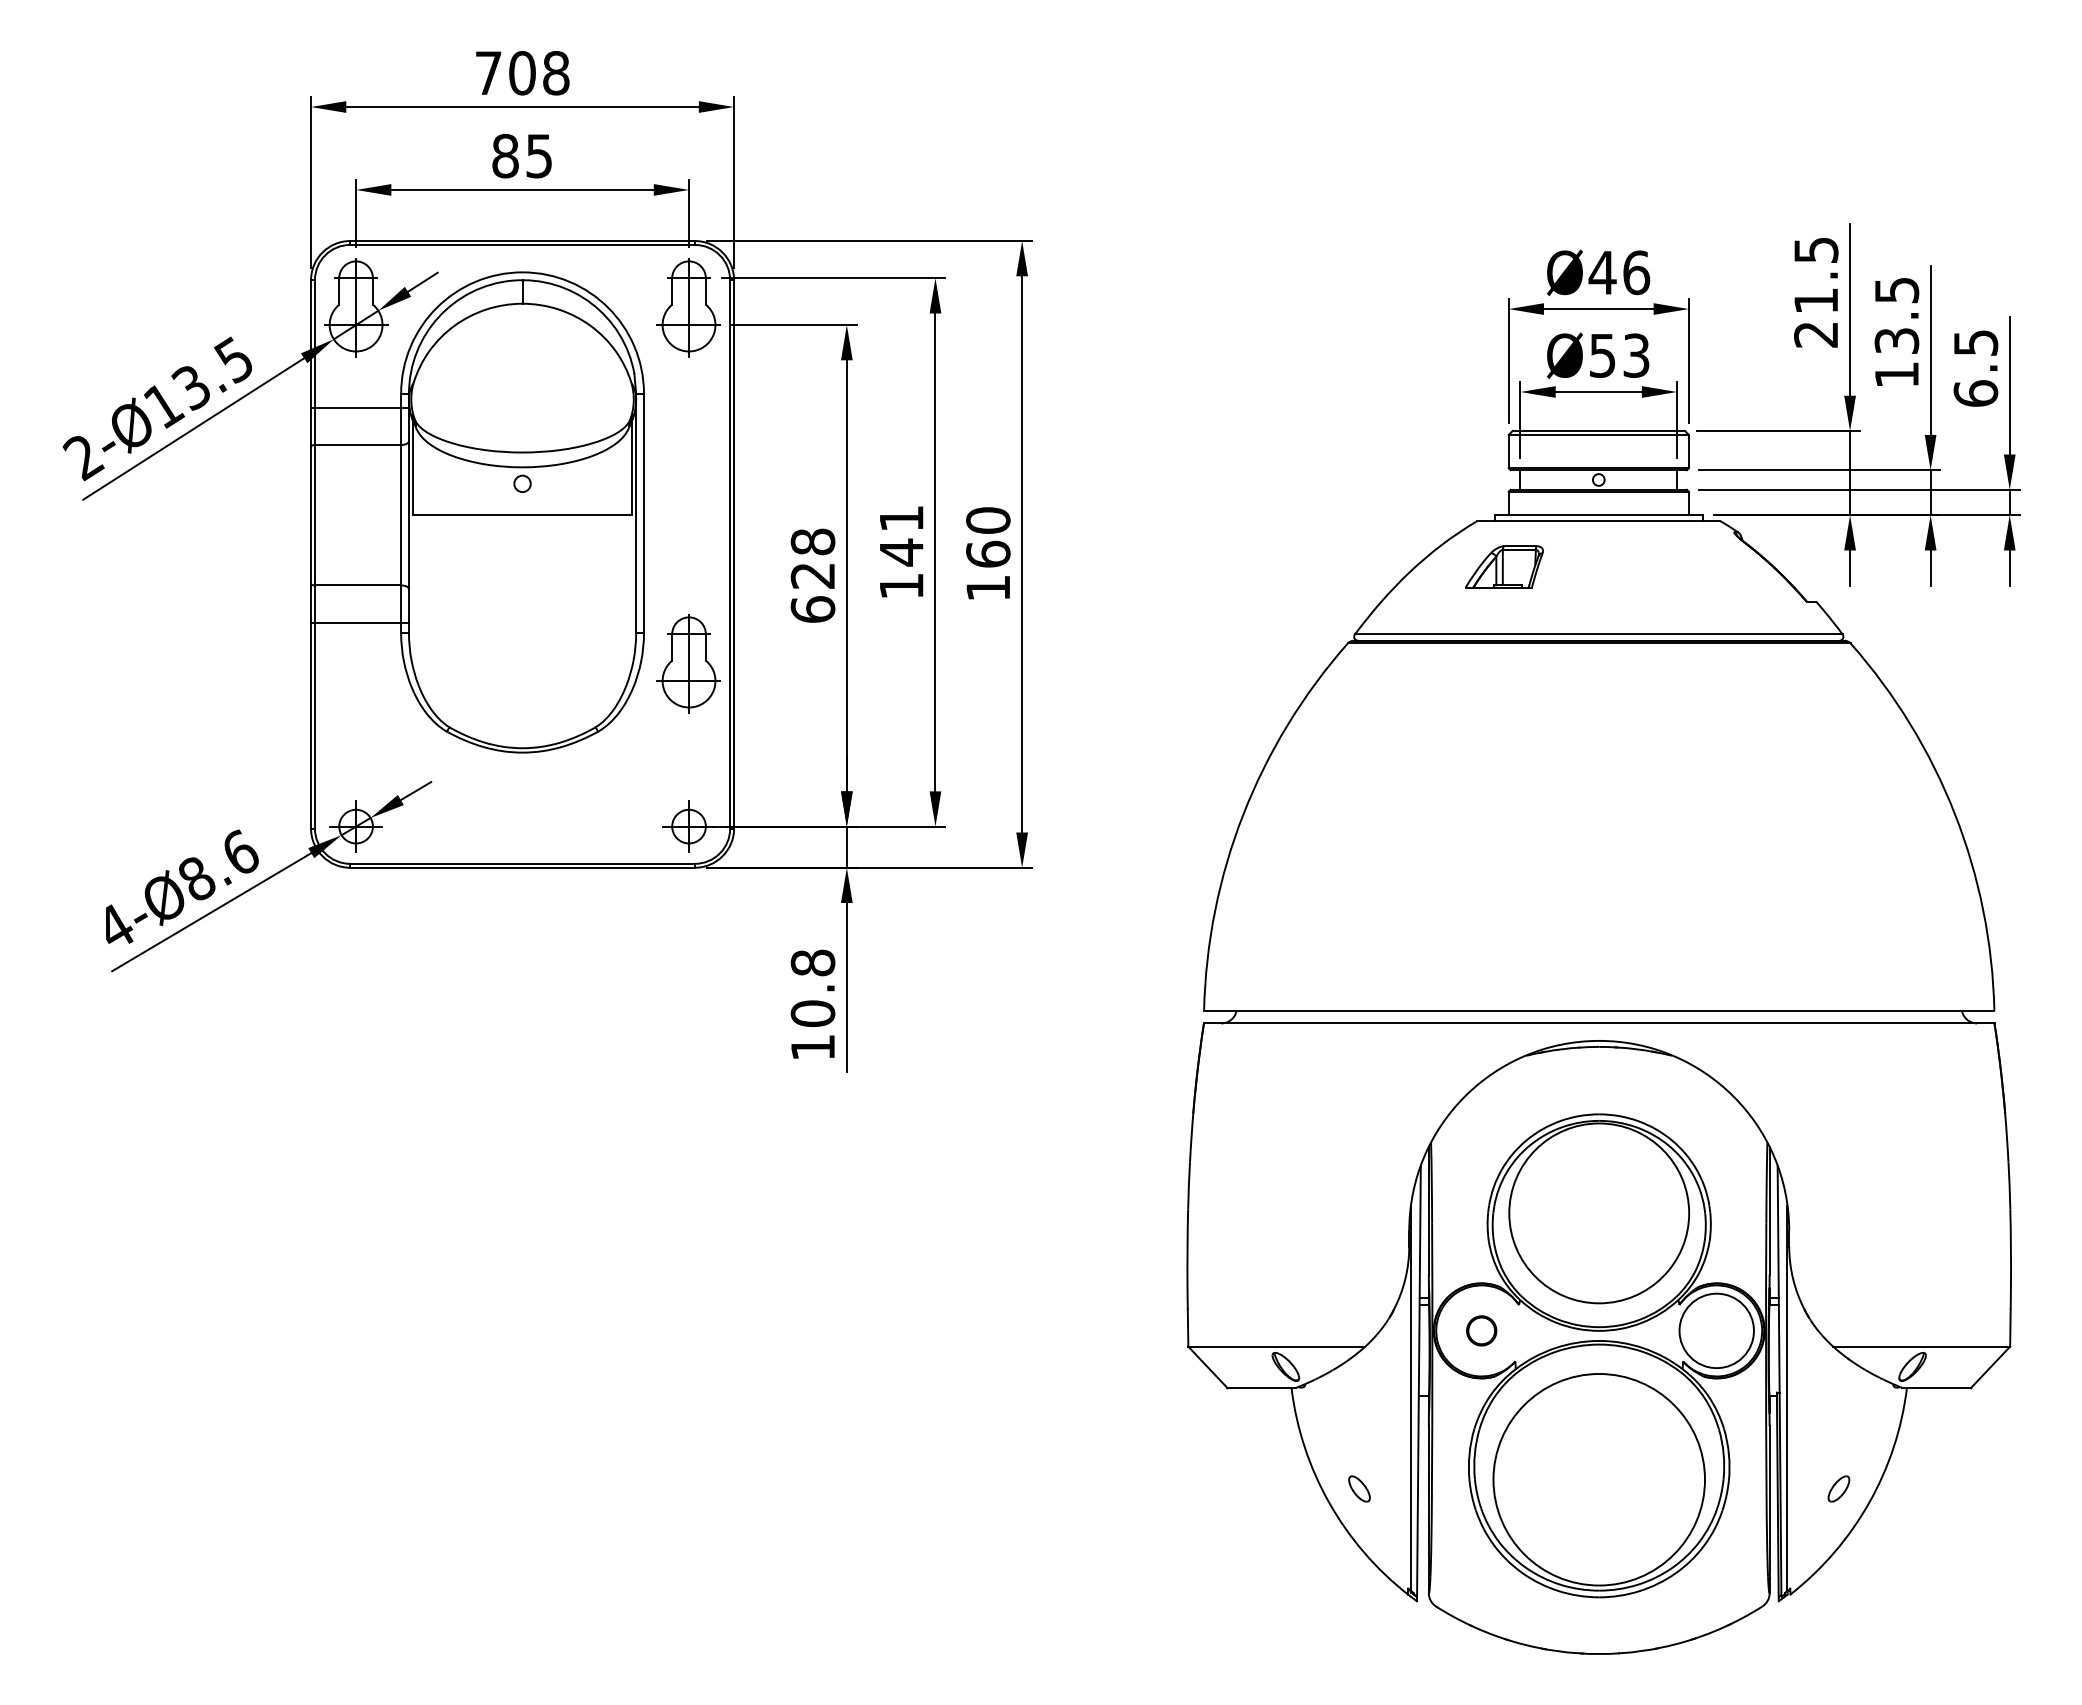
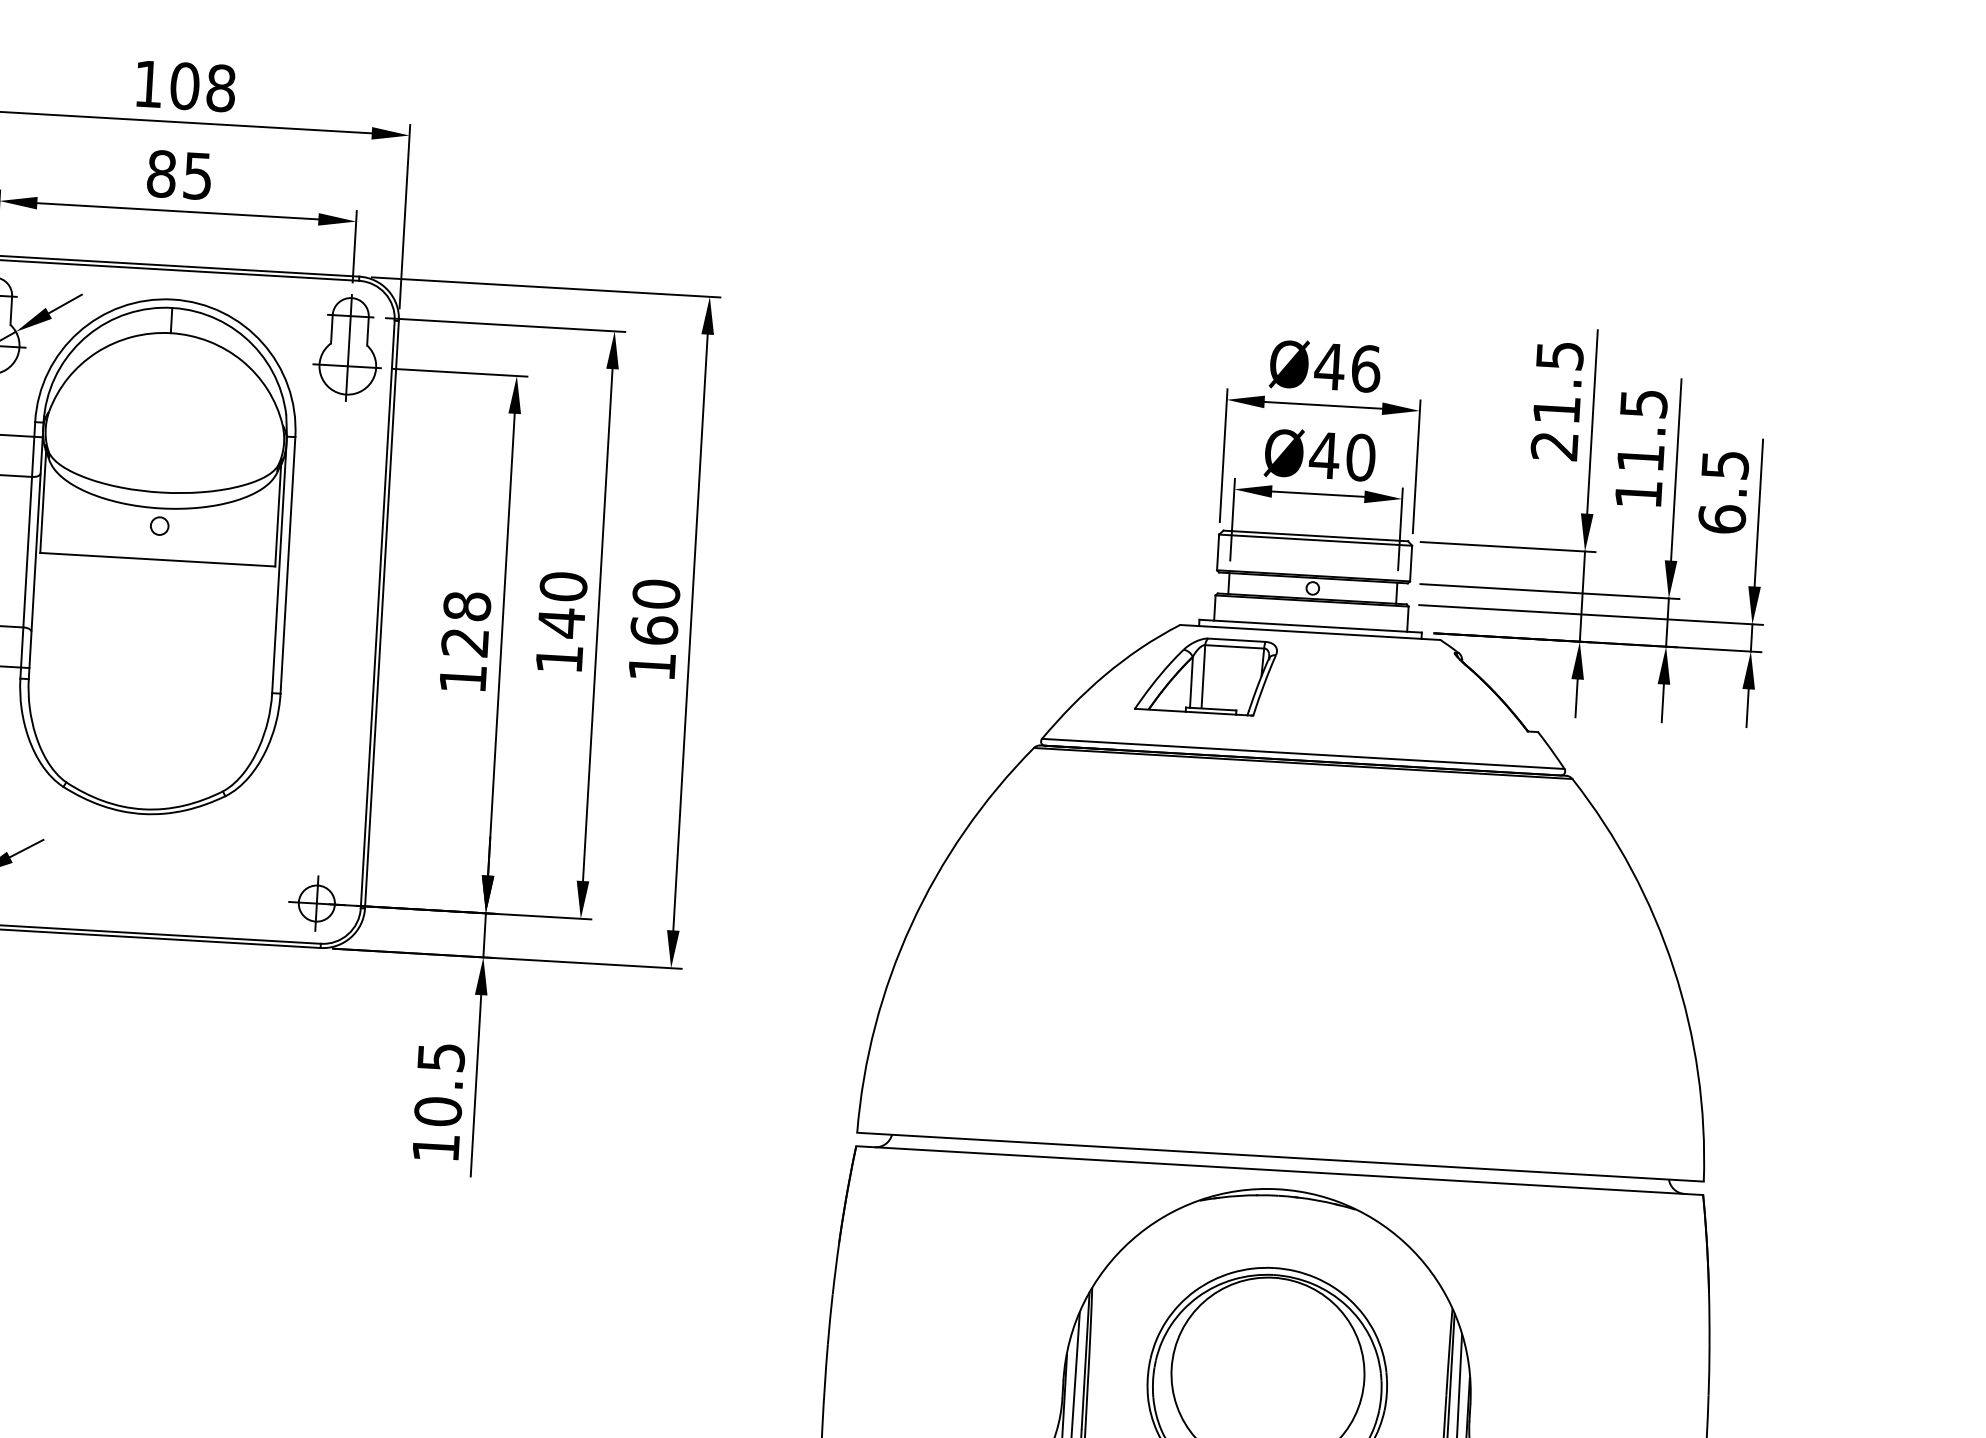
text: (488, 72) -> (148, 83), 708 -> 108
text: (1896, 340) -> (1640, 457), 13.5 -> 11.5
text: (1618, 355) -> (1341, 456), Ø53 -> Ø40
text: (901, 518) -> (563, 586), 141 -> 140
part: (1504, 566) -> (1206, 675), size x1.67
text: (812, 609) -> (462, 678), 628 -> 128
part: (688, 663) -> (326, 728), removed
text: (812, 962) -> (440, 1056), 10.8 -> 10.5

